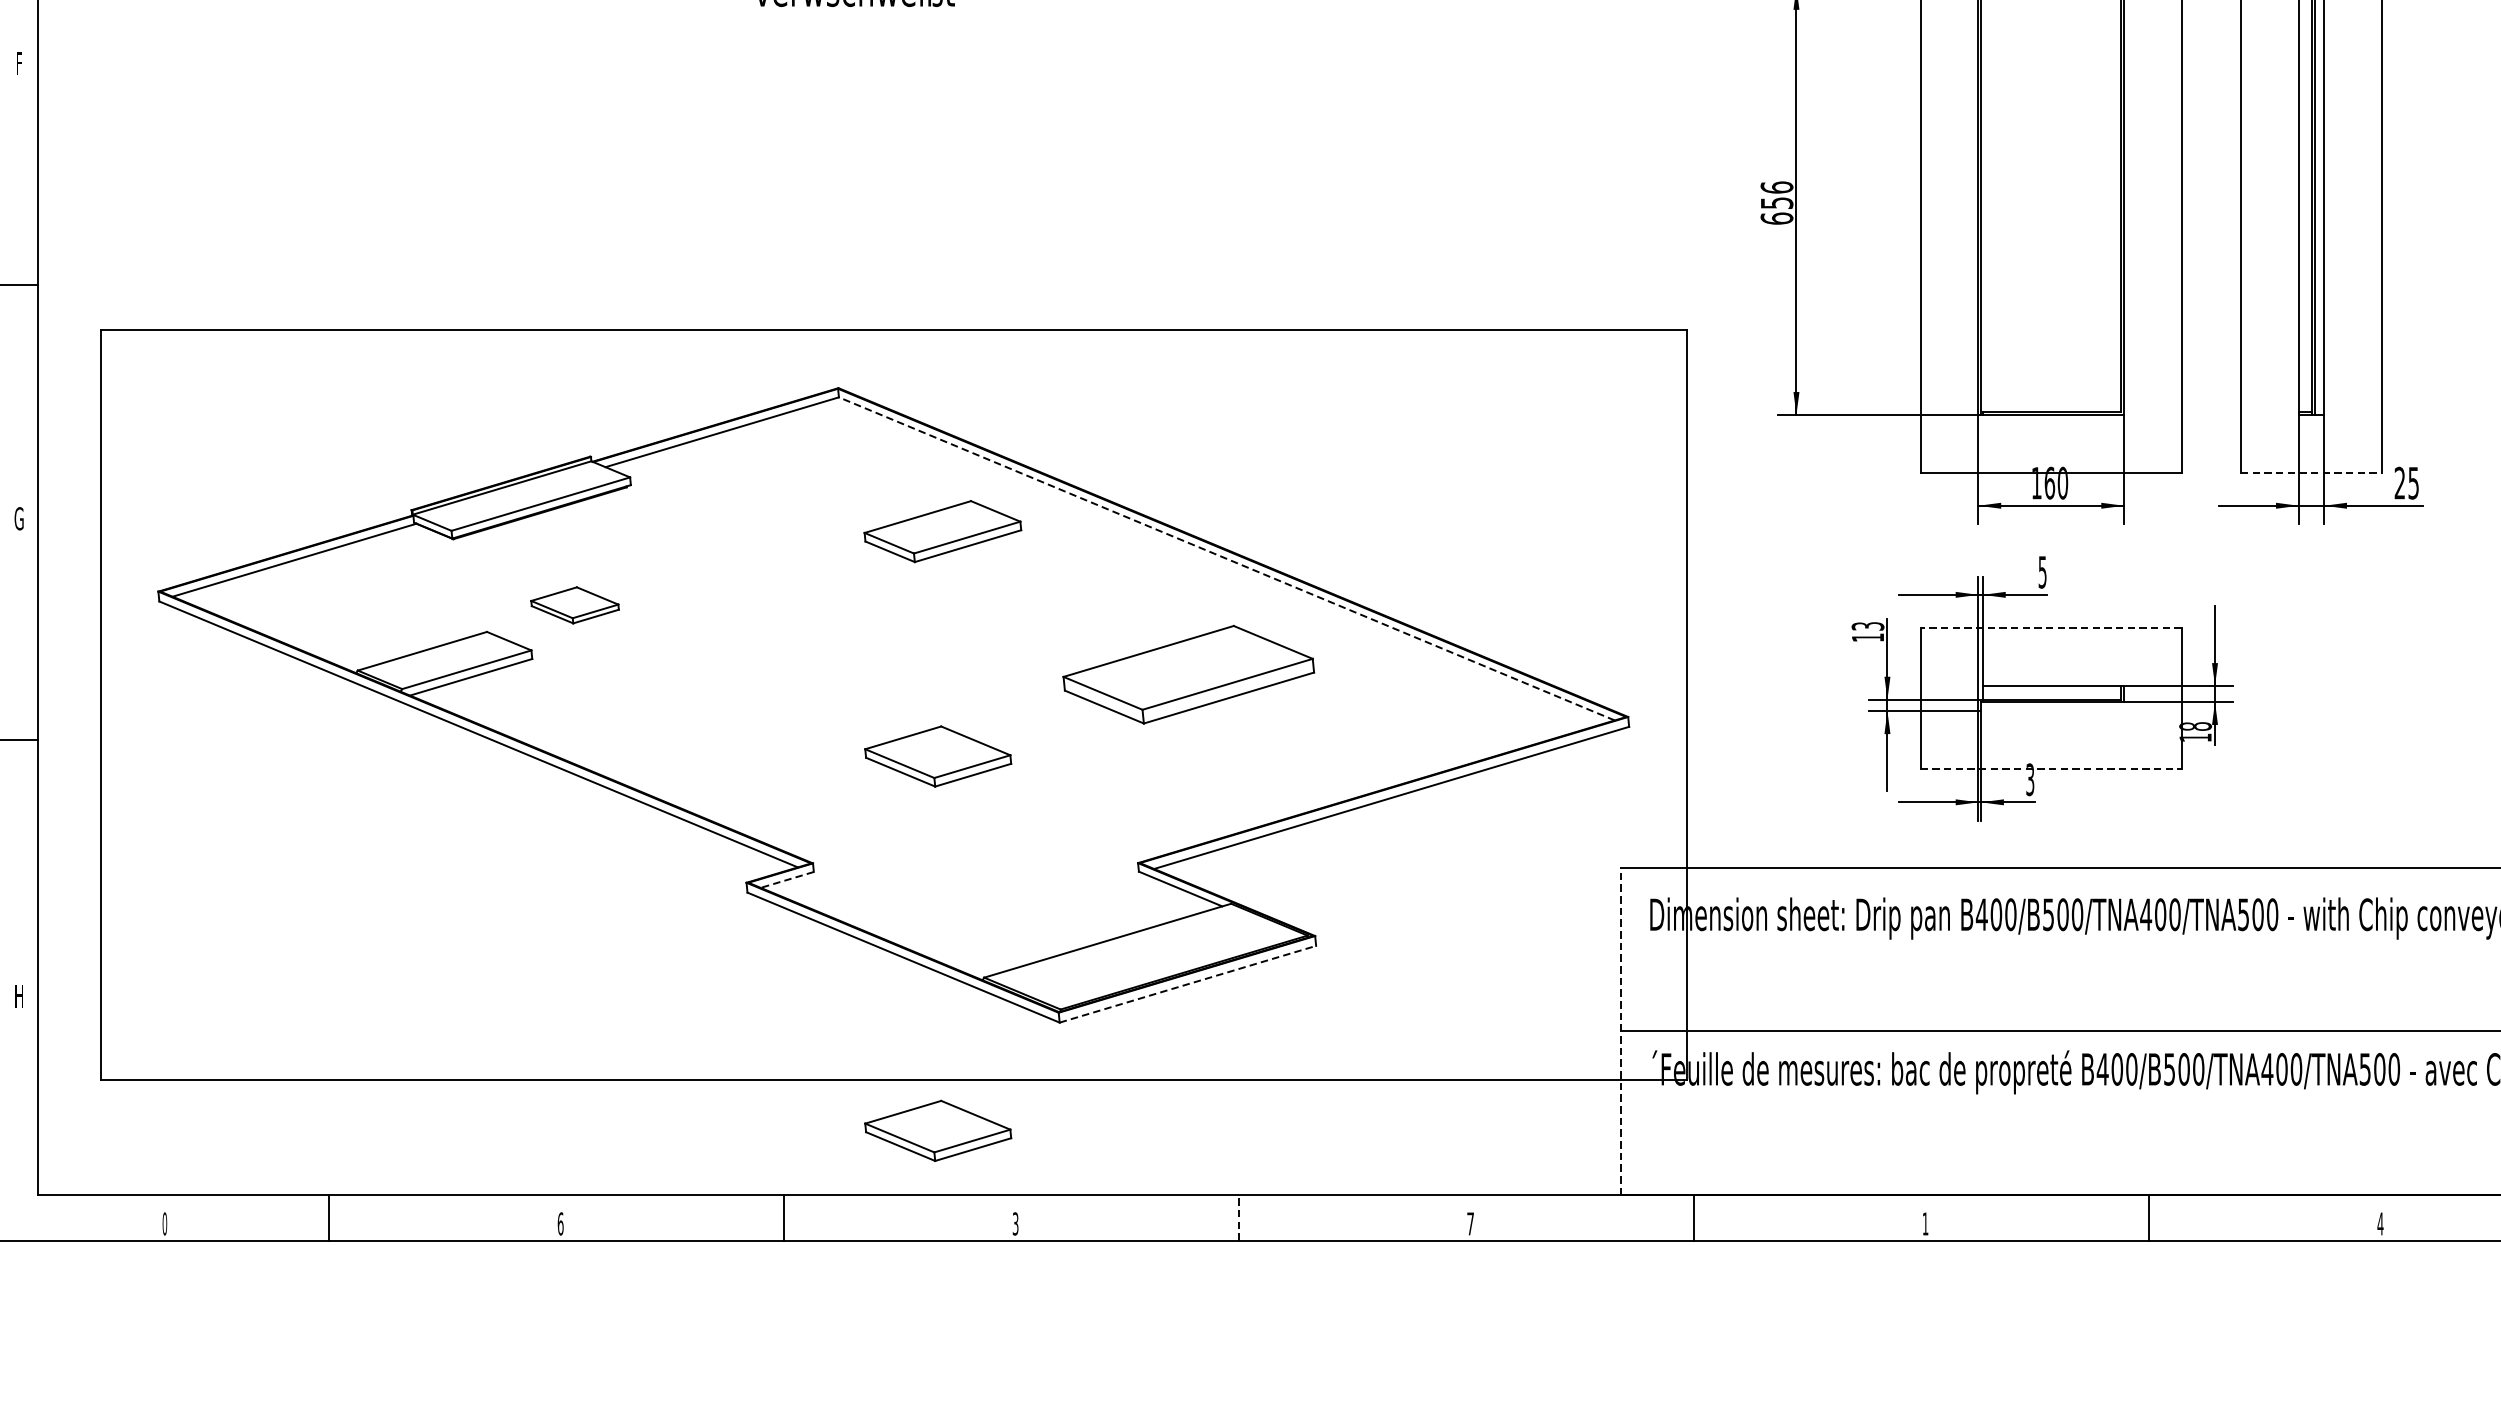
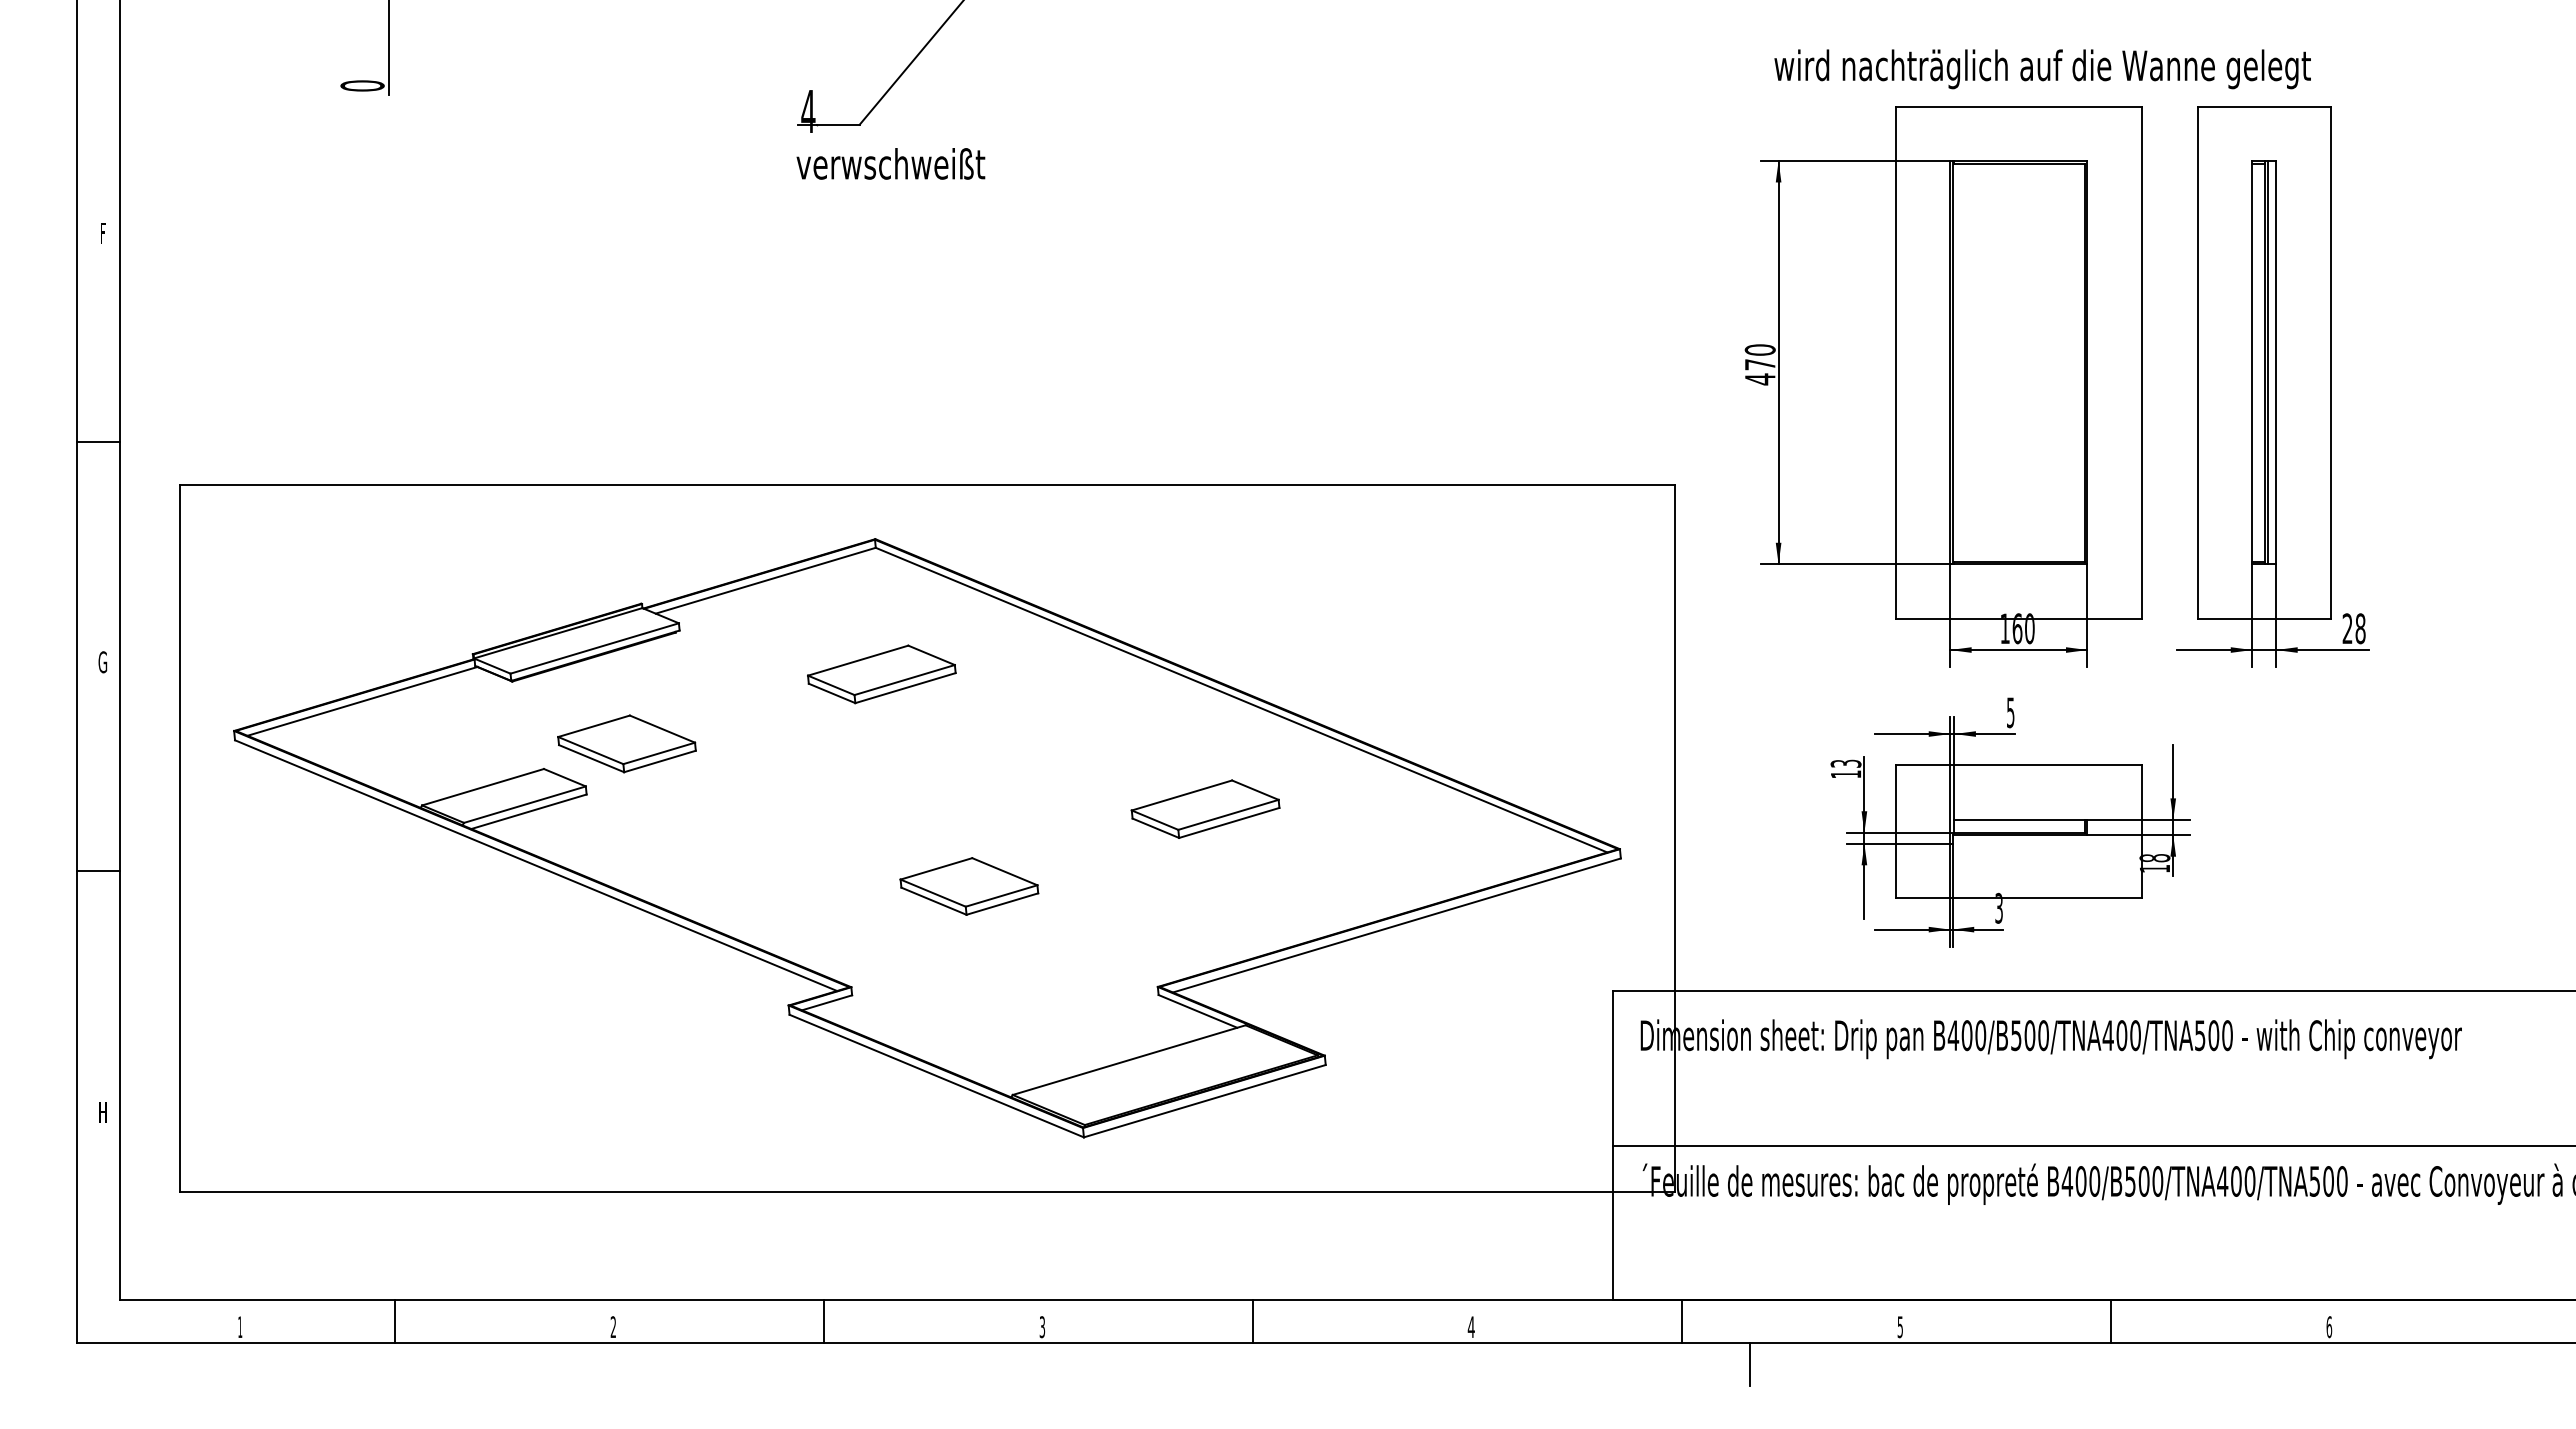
text: (1776, 202) -> (1759, 364), 656 -> 470
line: (2311, 472) -> (2264, 618), dashed -> solid
text: (2413, 482) -> (2360, 628), 25 -> 28
part: (942, 531) -> (881, 674), moved
line: (1226, 558) -> (1241, 699), dashed -> solid
part: (574, 604) -> (626, 743), size x1.67
line: (2050, 628) -> (2018, 765), dashed -> solid
part: (1188, 673) -> (1205, 808), size x0.62
line: (2051, 769) -> (2019, 898), dashed -> solid
line: (786, 879) -> (826, 1002), dashed -> solid
line: (1188, 984) -> (1205, 1101), dashed -> solid
line: (1620, 1031) -> (1612, 1145), dashed -> solid
part: (938, 1130) -> (969, 1239), removed
line: (1238, 1216) -> (1252, 1320), dashed -> solid
text: (1469, 1223) -> (1470, 1326), 7 -> 4
text: (165, 1224) -> (240, 1327), 0 -> 1
text: (560, 1224) -> (613, 1327), 6 -> 2
text: (1924, 1224) -> (1899, 1327), 1 -> 5
text: (2380, 1224) -> (2329, 1327), 4 -> 6
line: (1766, 1262) -> (1750, 1363), added

